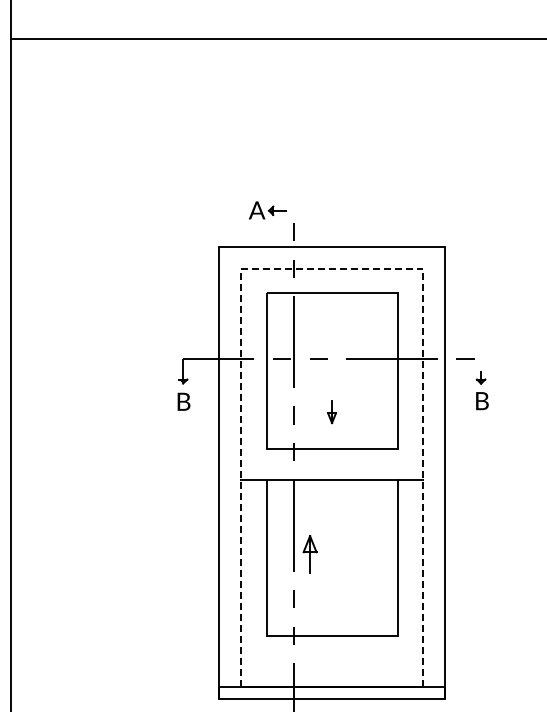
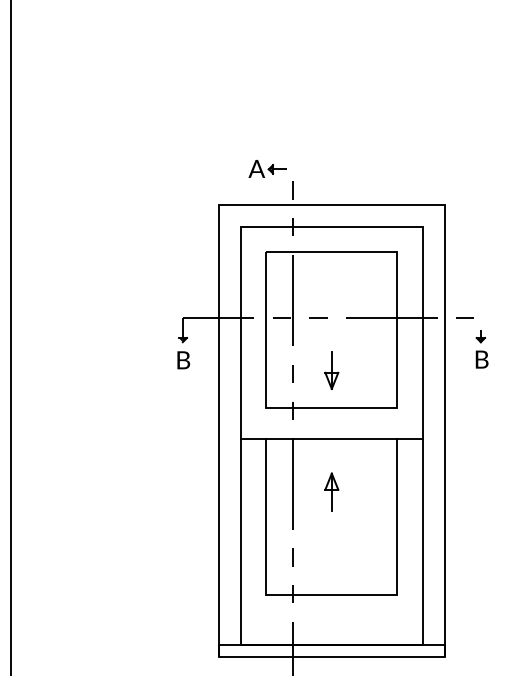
line: (331, 268) -> (331, 226), dashed -> solid
part: (331, 411) -> (331, 369), size x1.67
part: (309, 554) -> (331, 491), moved

